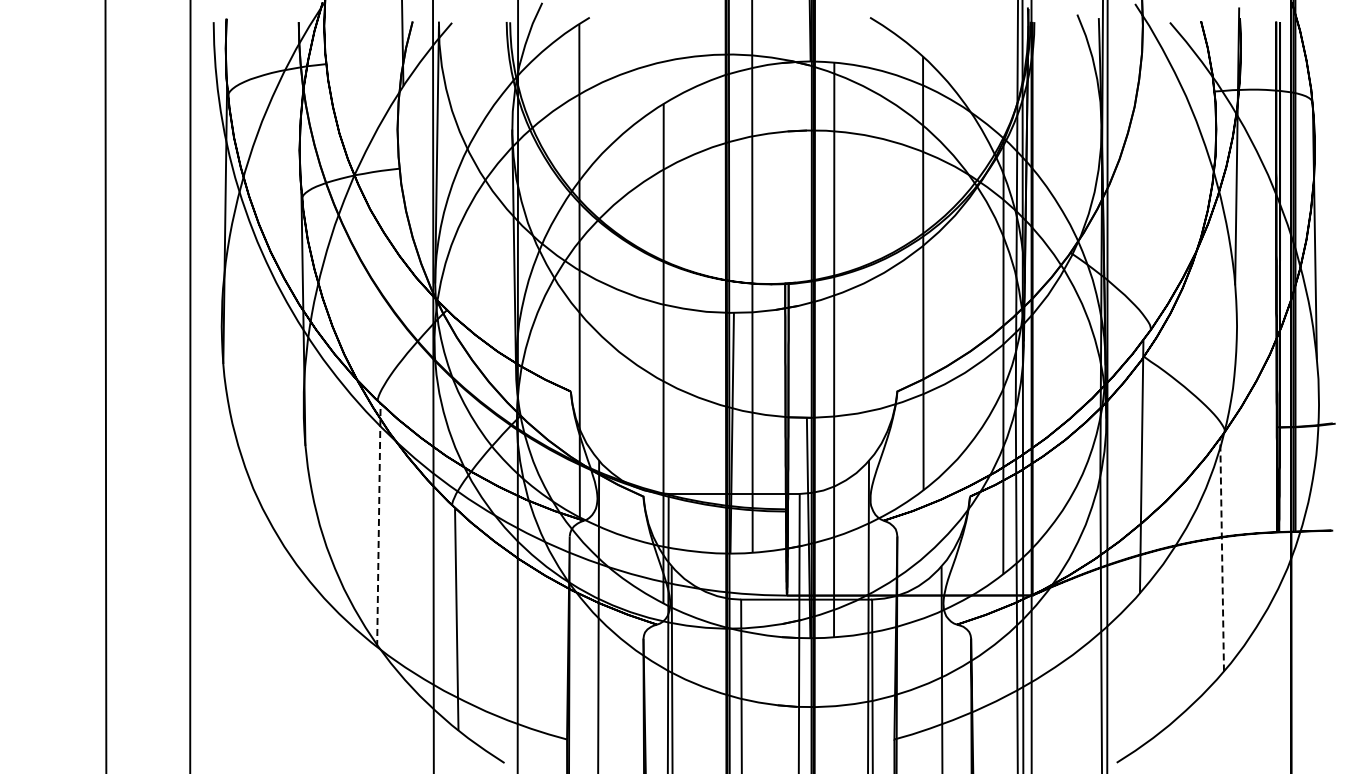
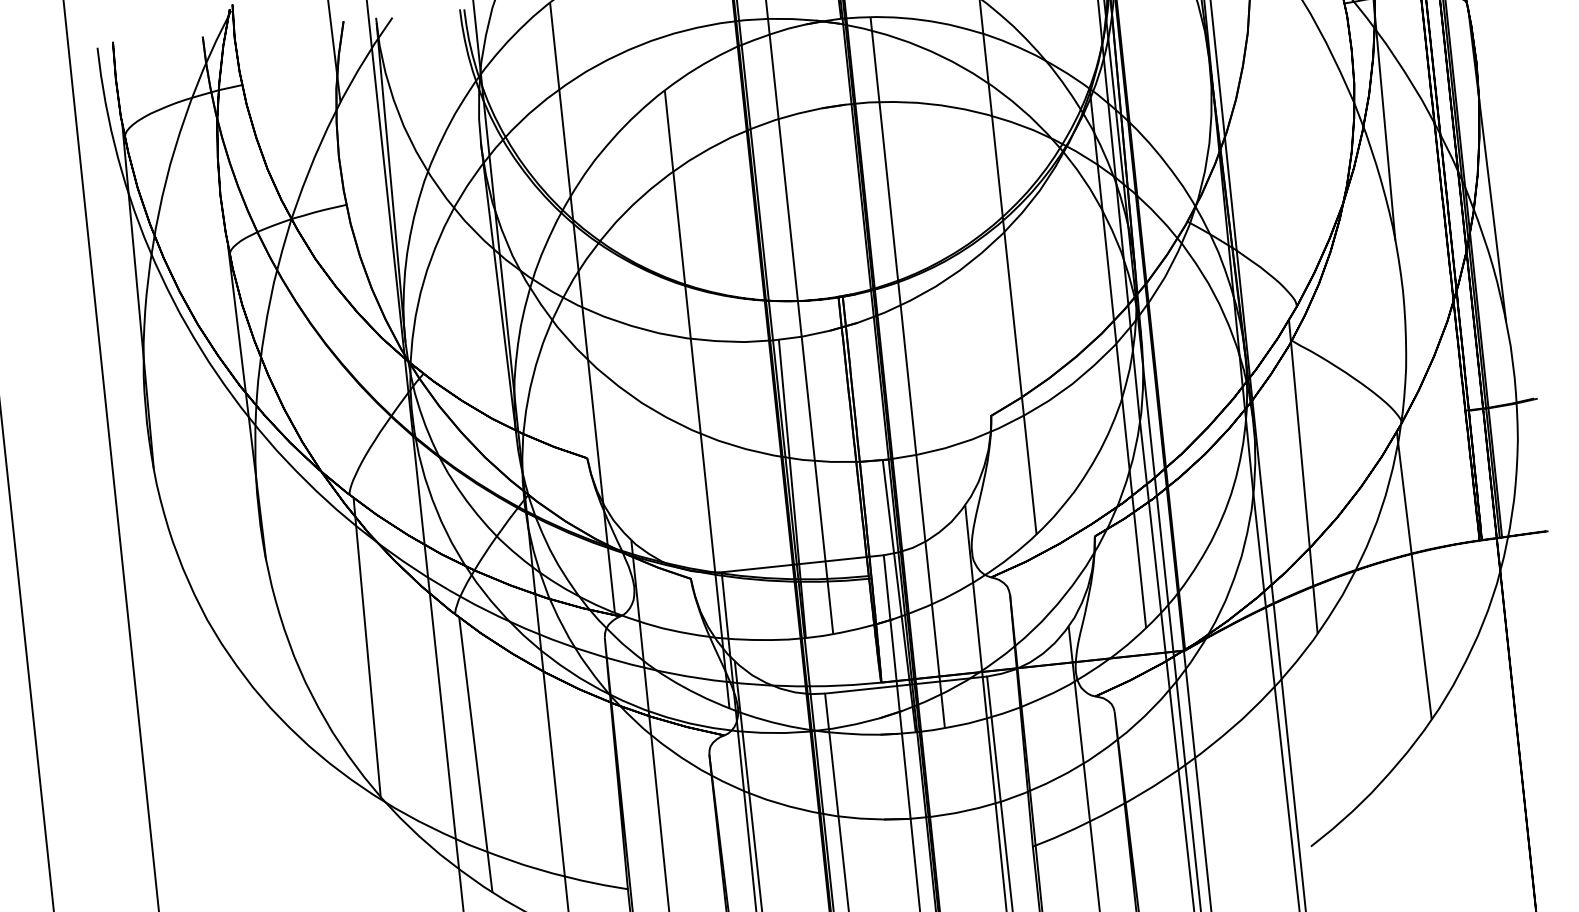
line: (378, 525) -> (366, 649), dashed -> solid
line: (1222, 554) -> (1414, 575), dashed -> solid

